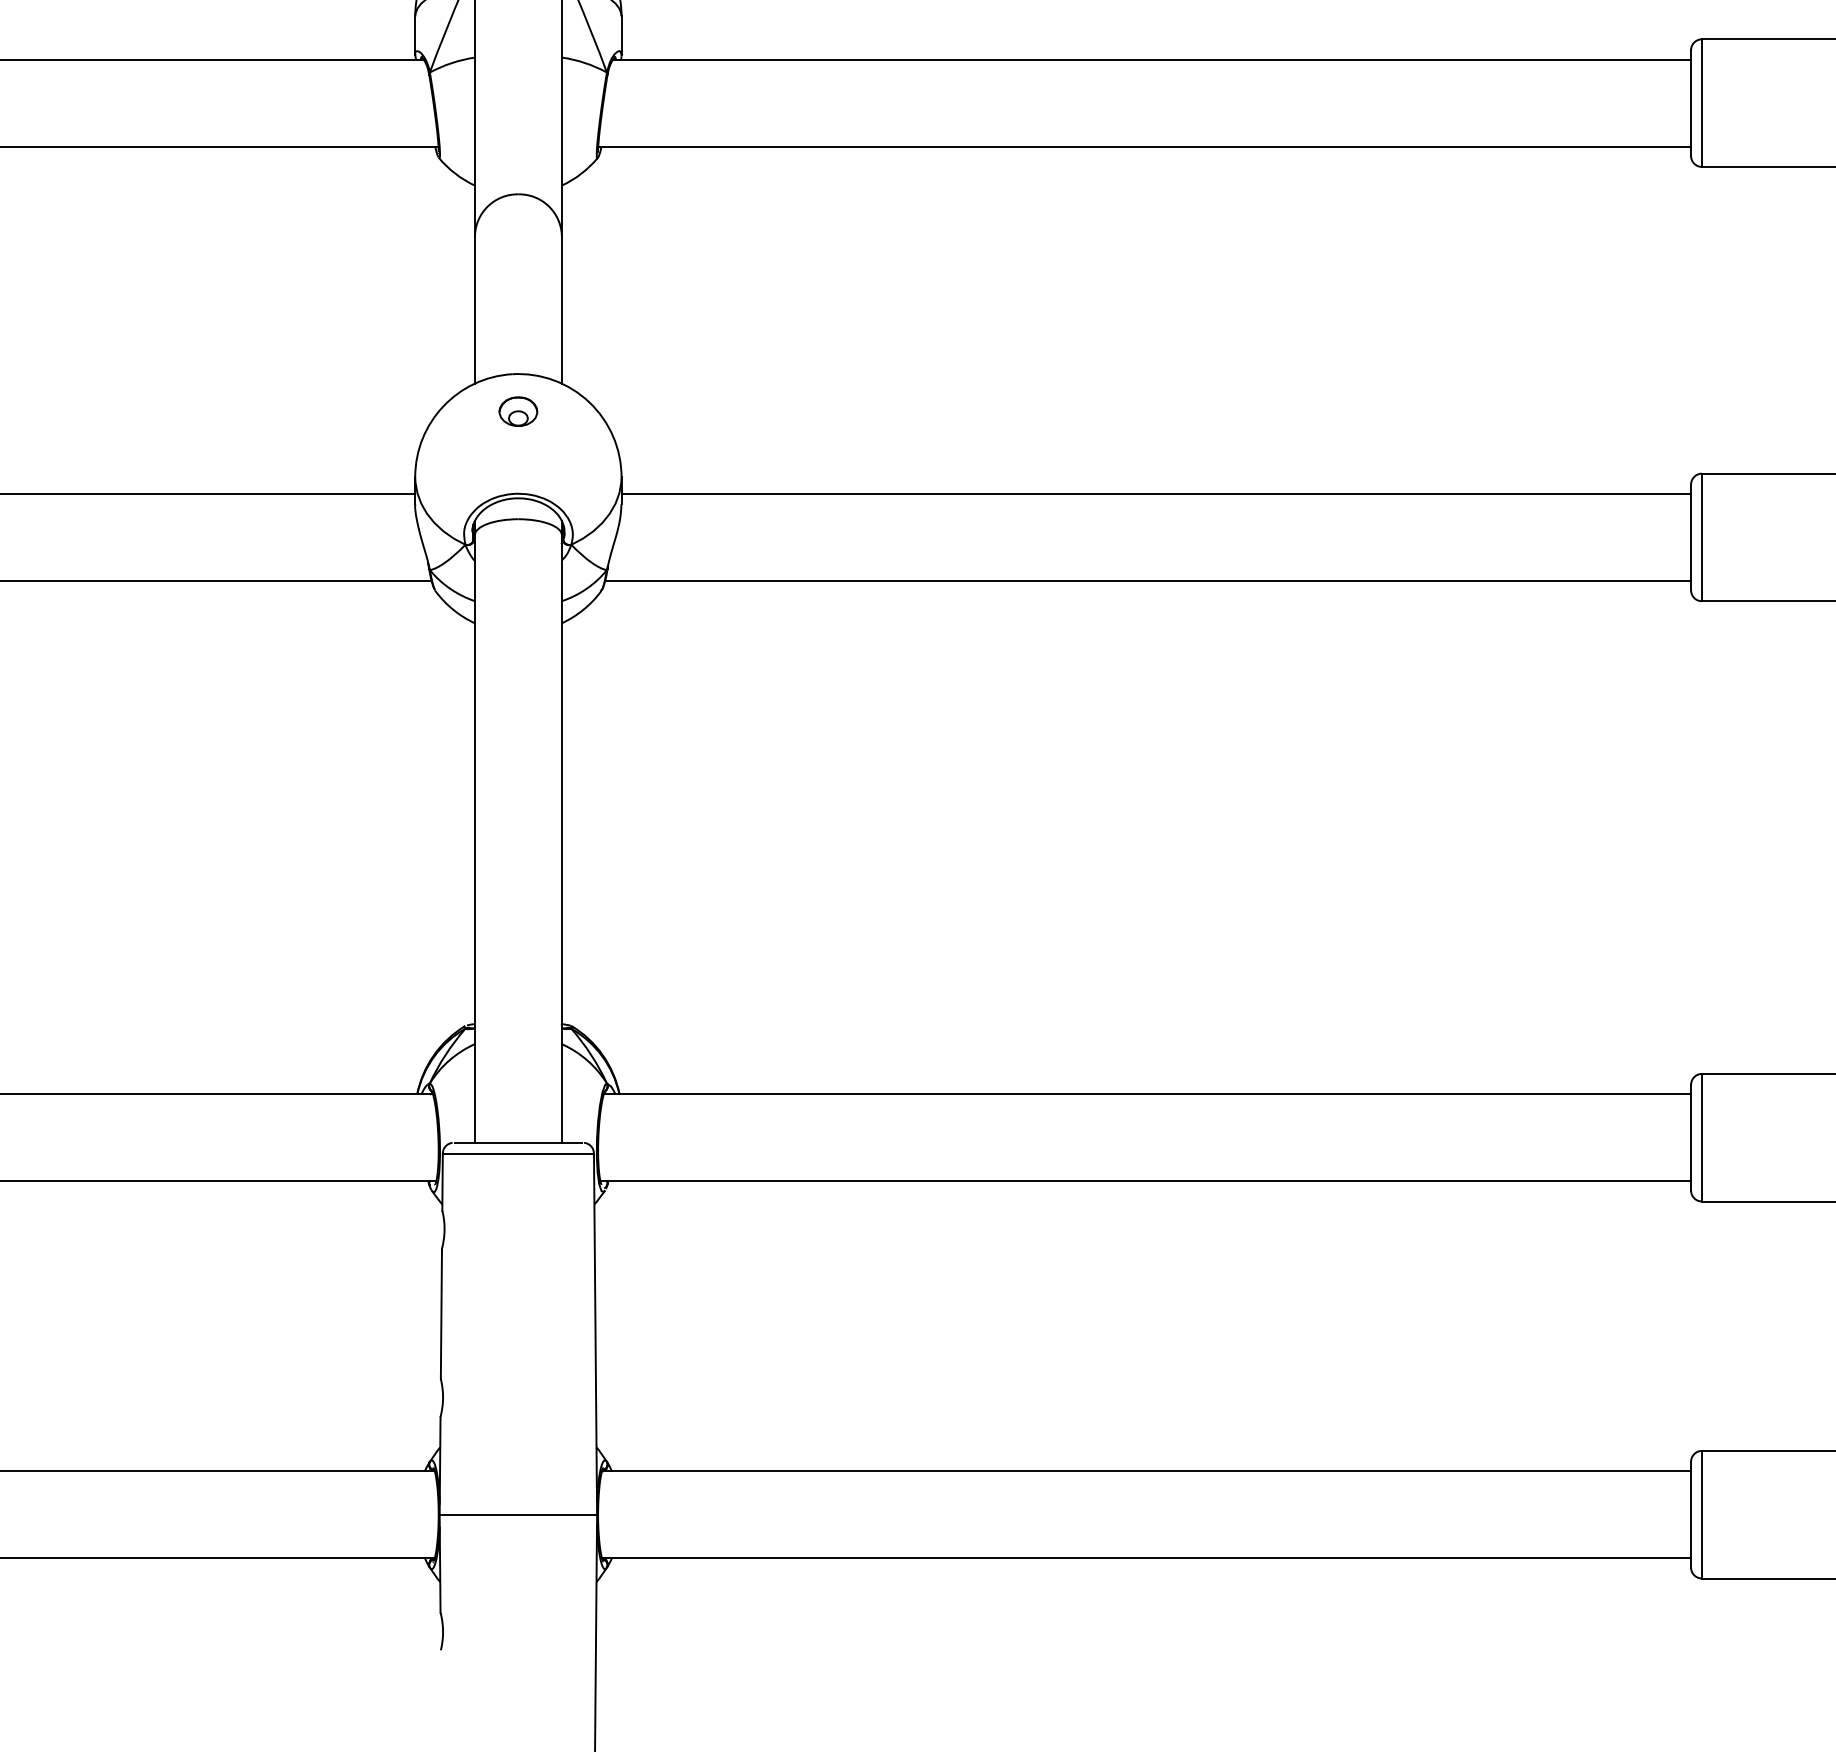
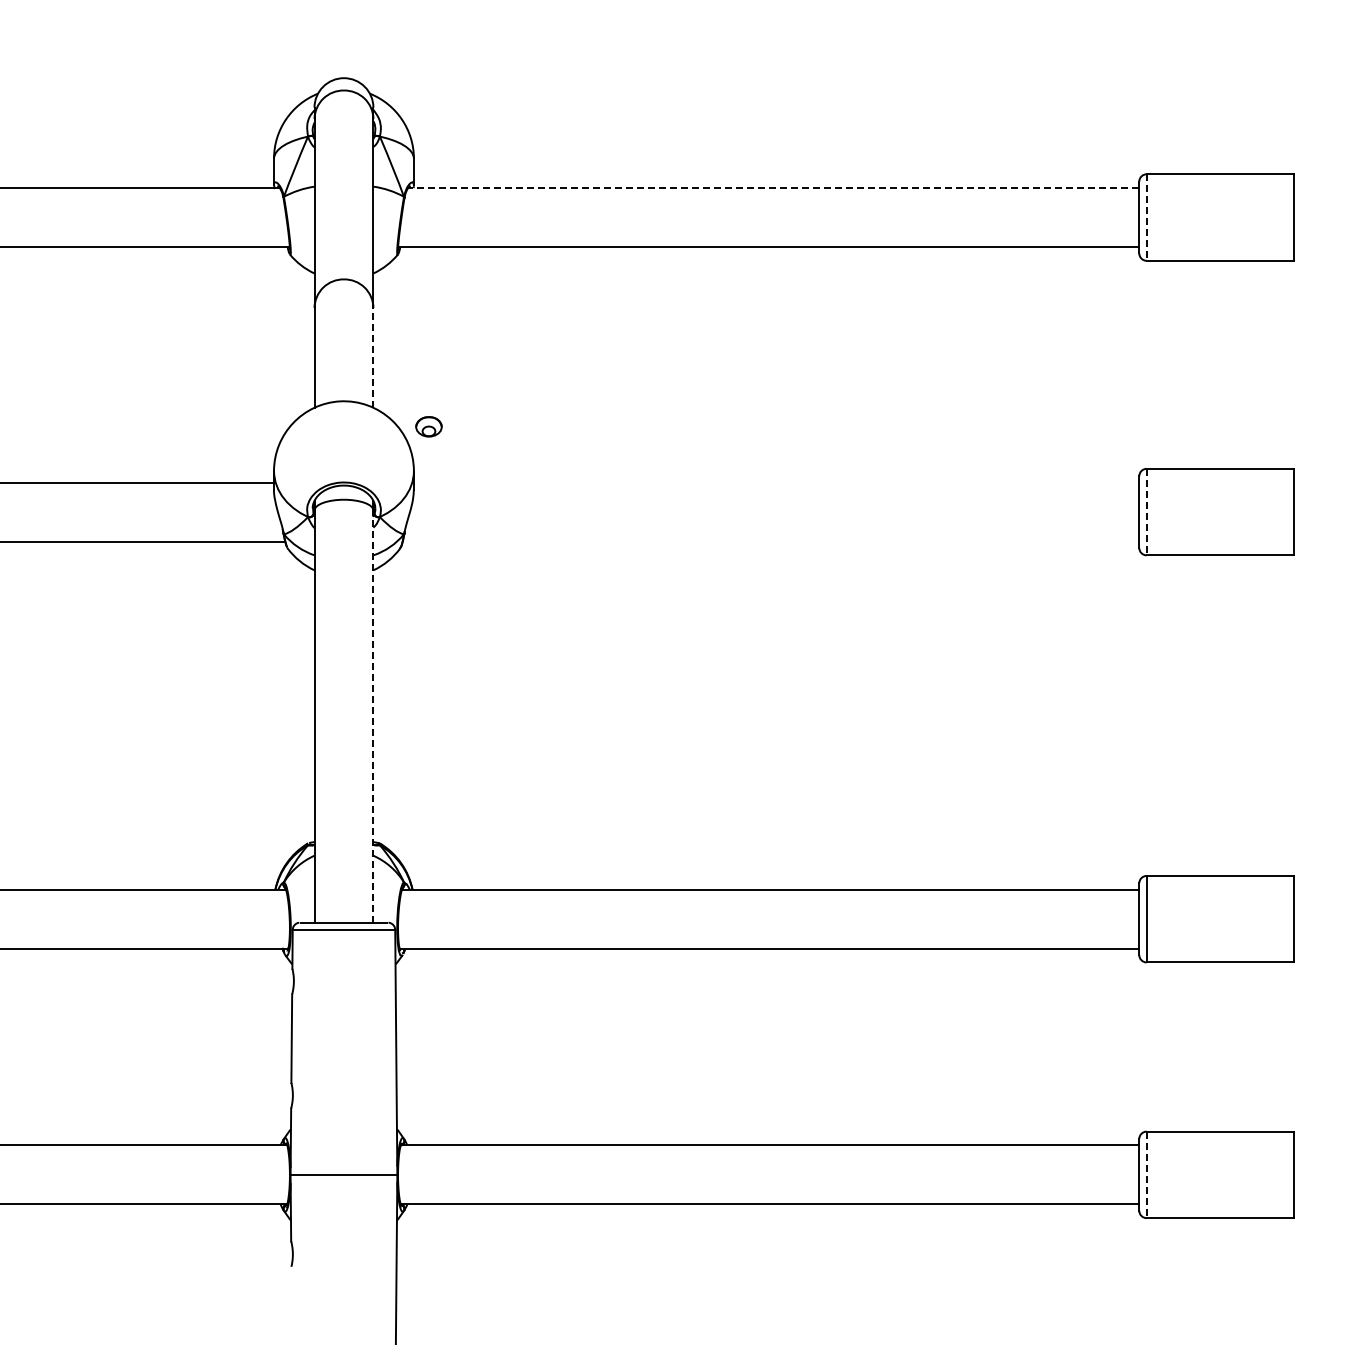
line: (1151, 60) -> (773, 188), solid -> dashed
line: (1701, 104) -> (1146, 218), solid -> dashed
line: (561, 309) -> (373, 357), solid -> dashed
part: (517, 411) -> (428, 426), moved
line: (1156, 493) -> (776, 482), removed
line: (1701, 538) -> (1146, 512), solid -> dashed
line: (1147, 580) -> (770, 541), removed
line: (561, 838) -> (373, 716), solid -> dashed
line: (1701, 1515) -> (1146, 1175), solid -> dashed

